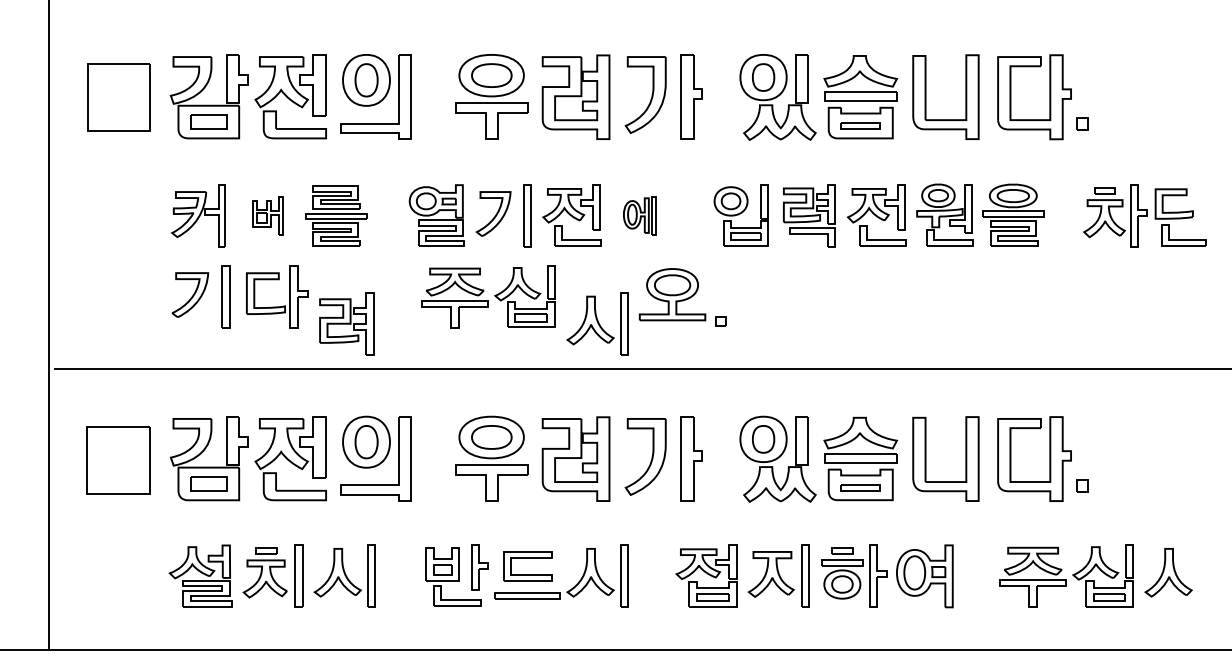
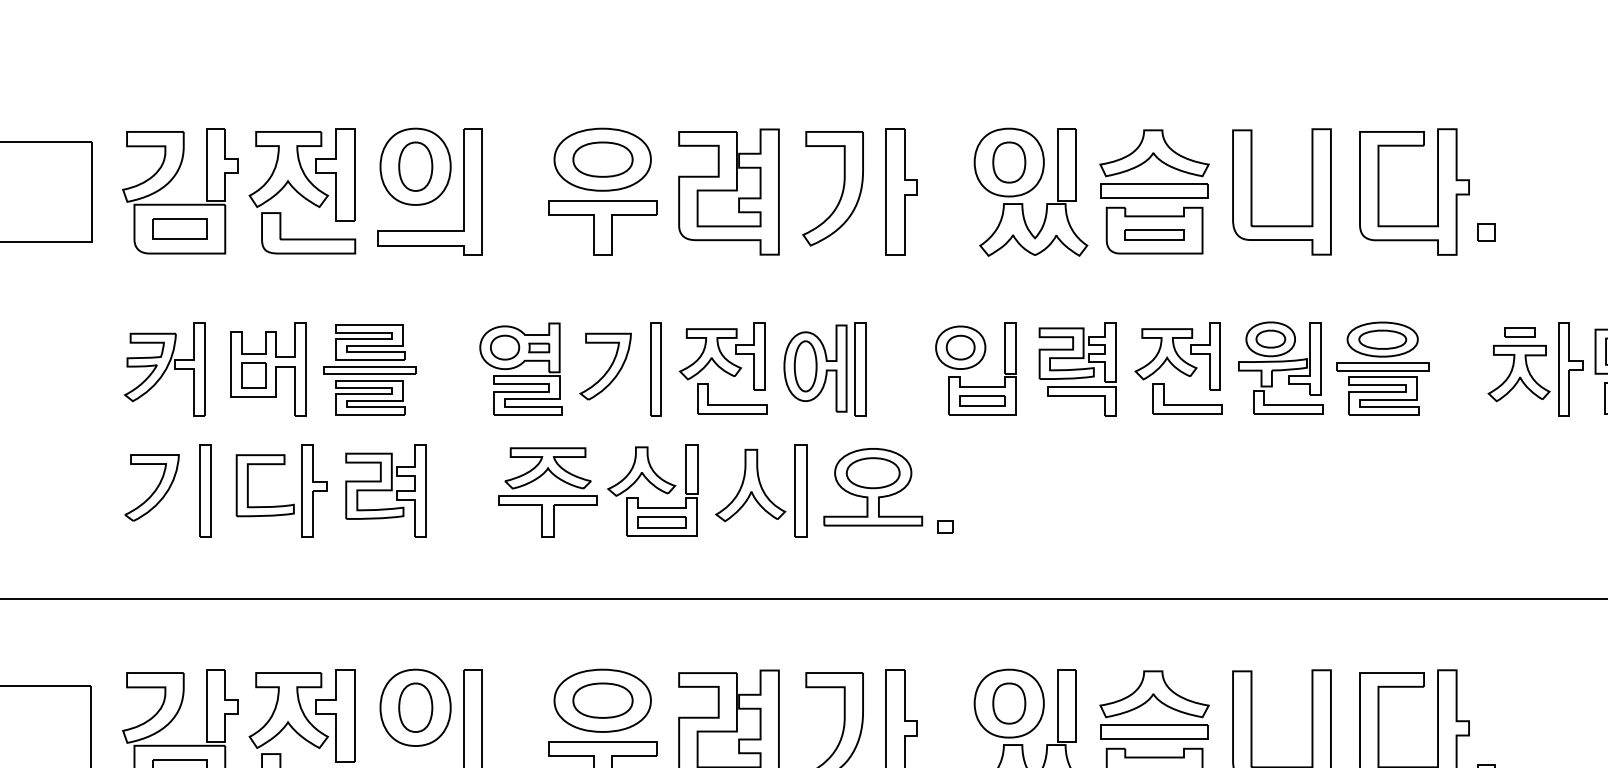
part: (267, 215) -> (267, 368), size x1.67
part: (639, 215) -> (823, 368), size x1.67
part: (346, 323) -> (385, 489), moved
part: (597, 323) -> (760, 489), moved

